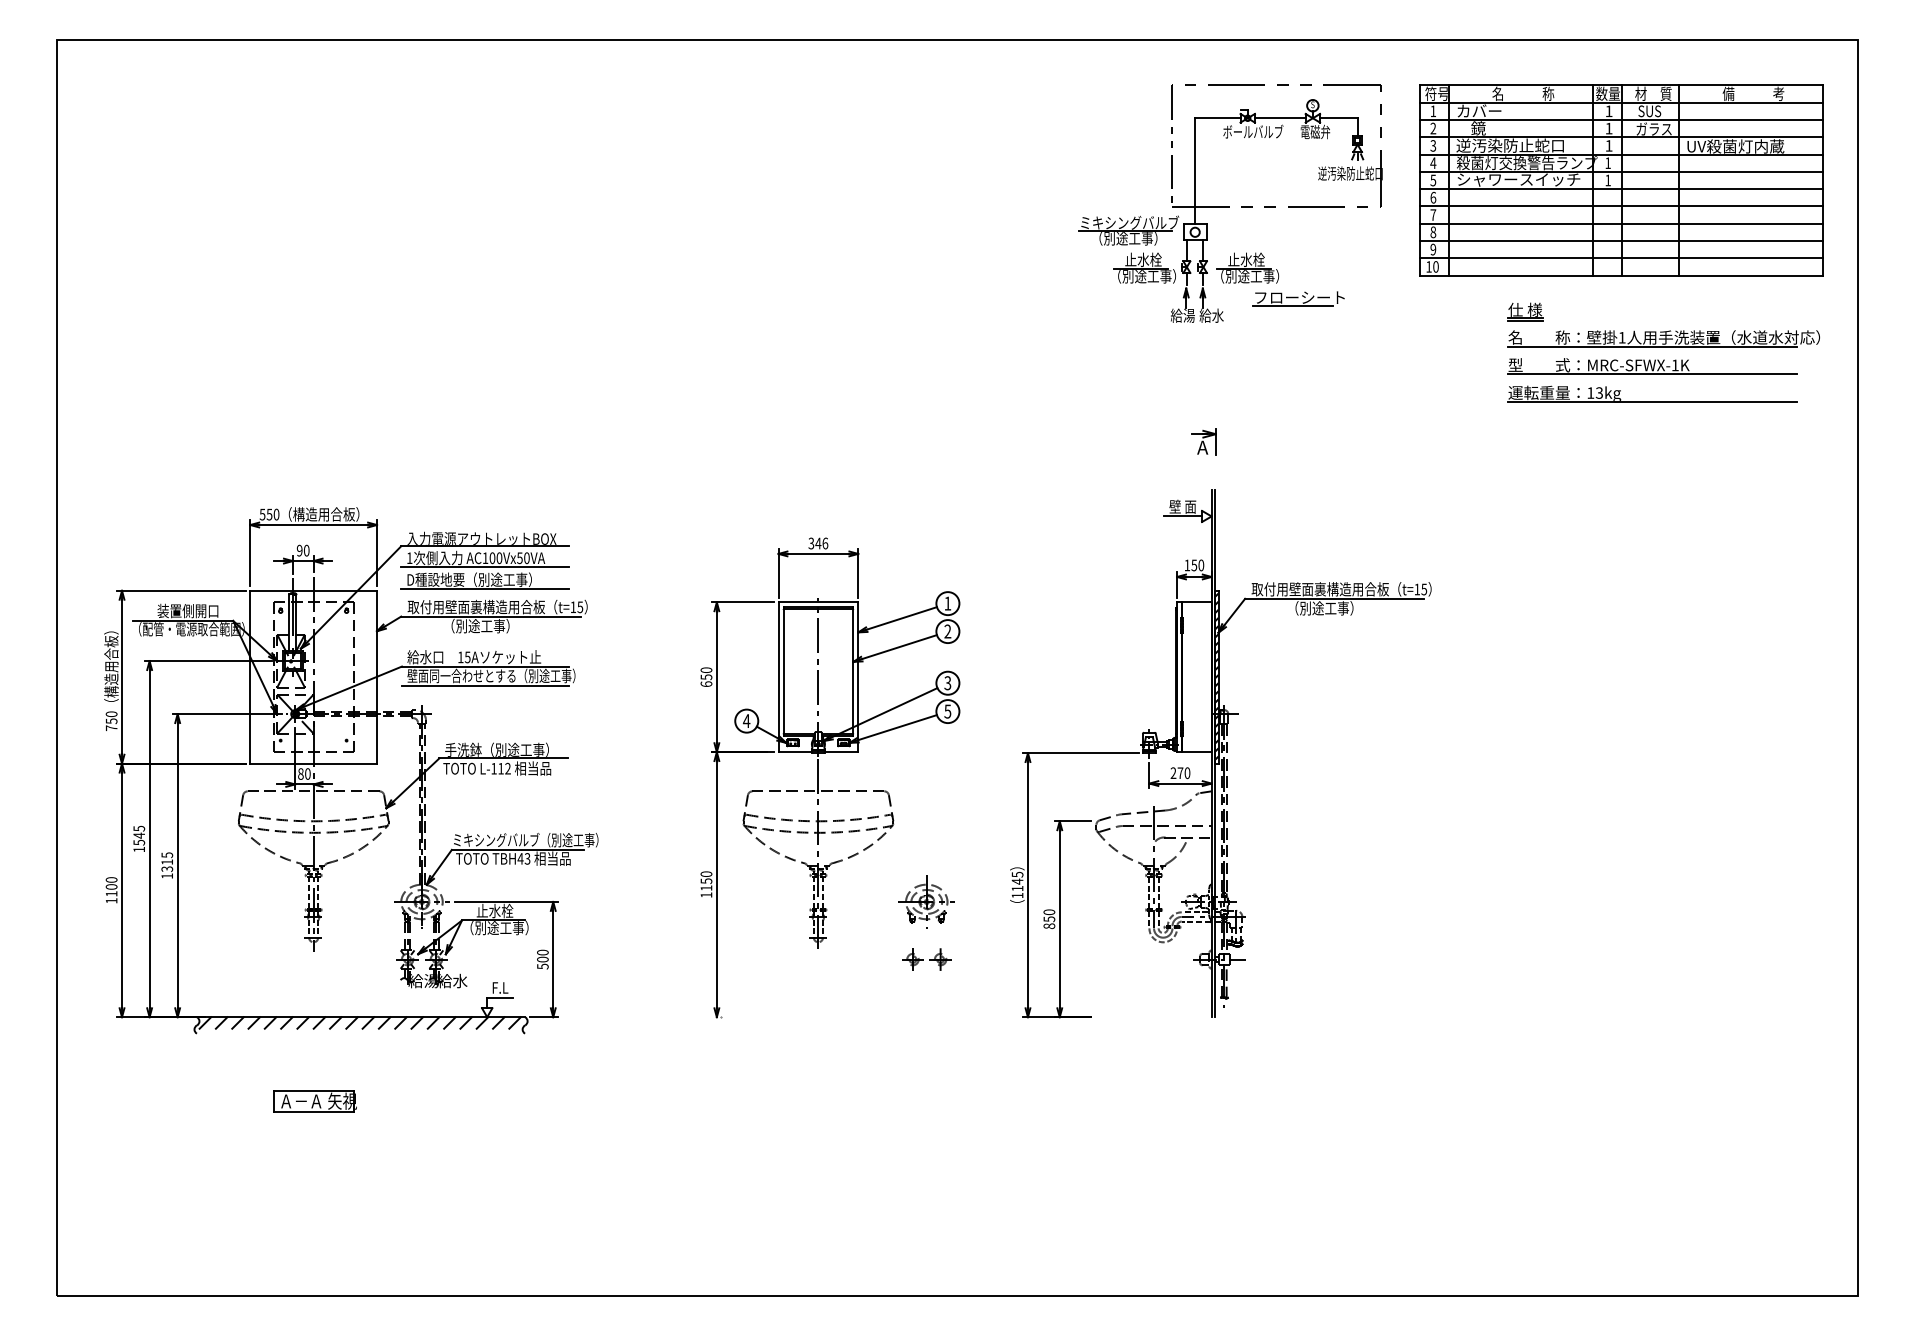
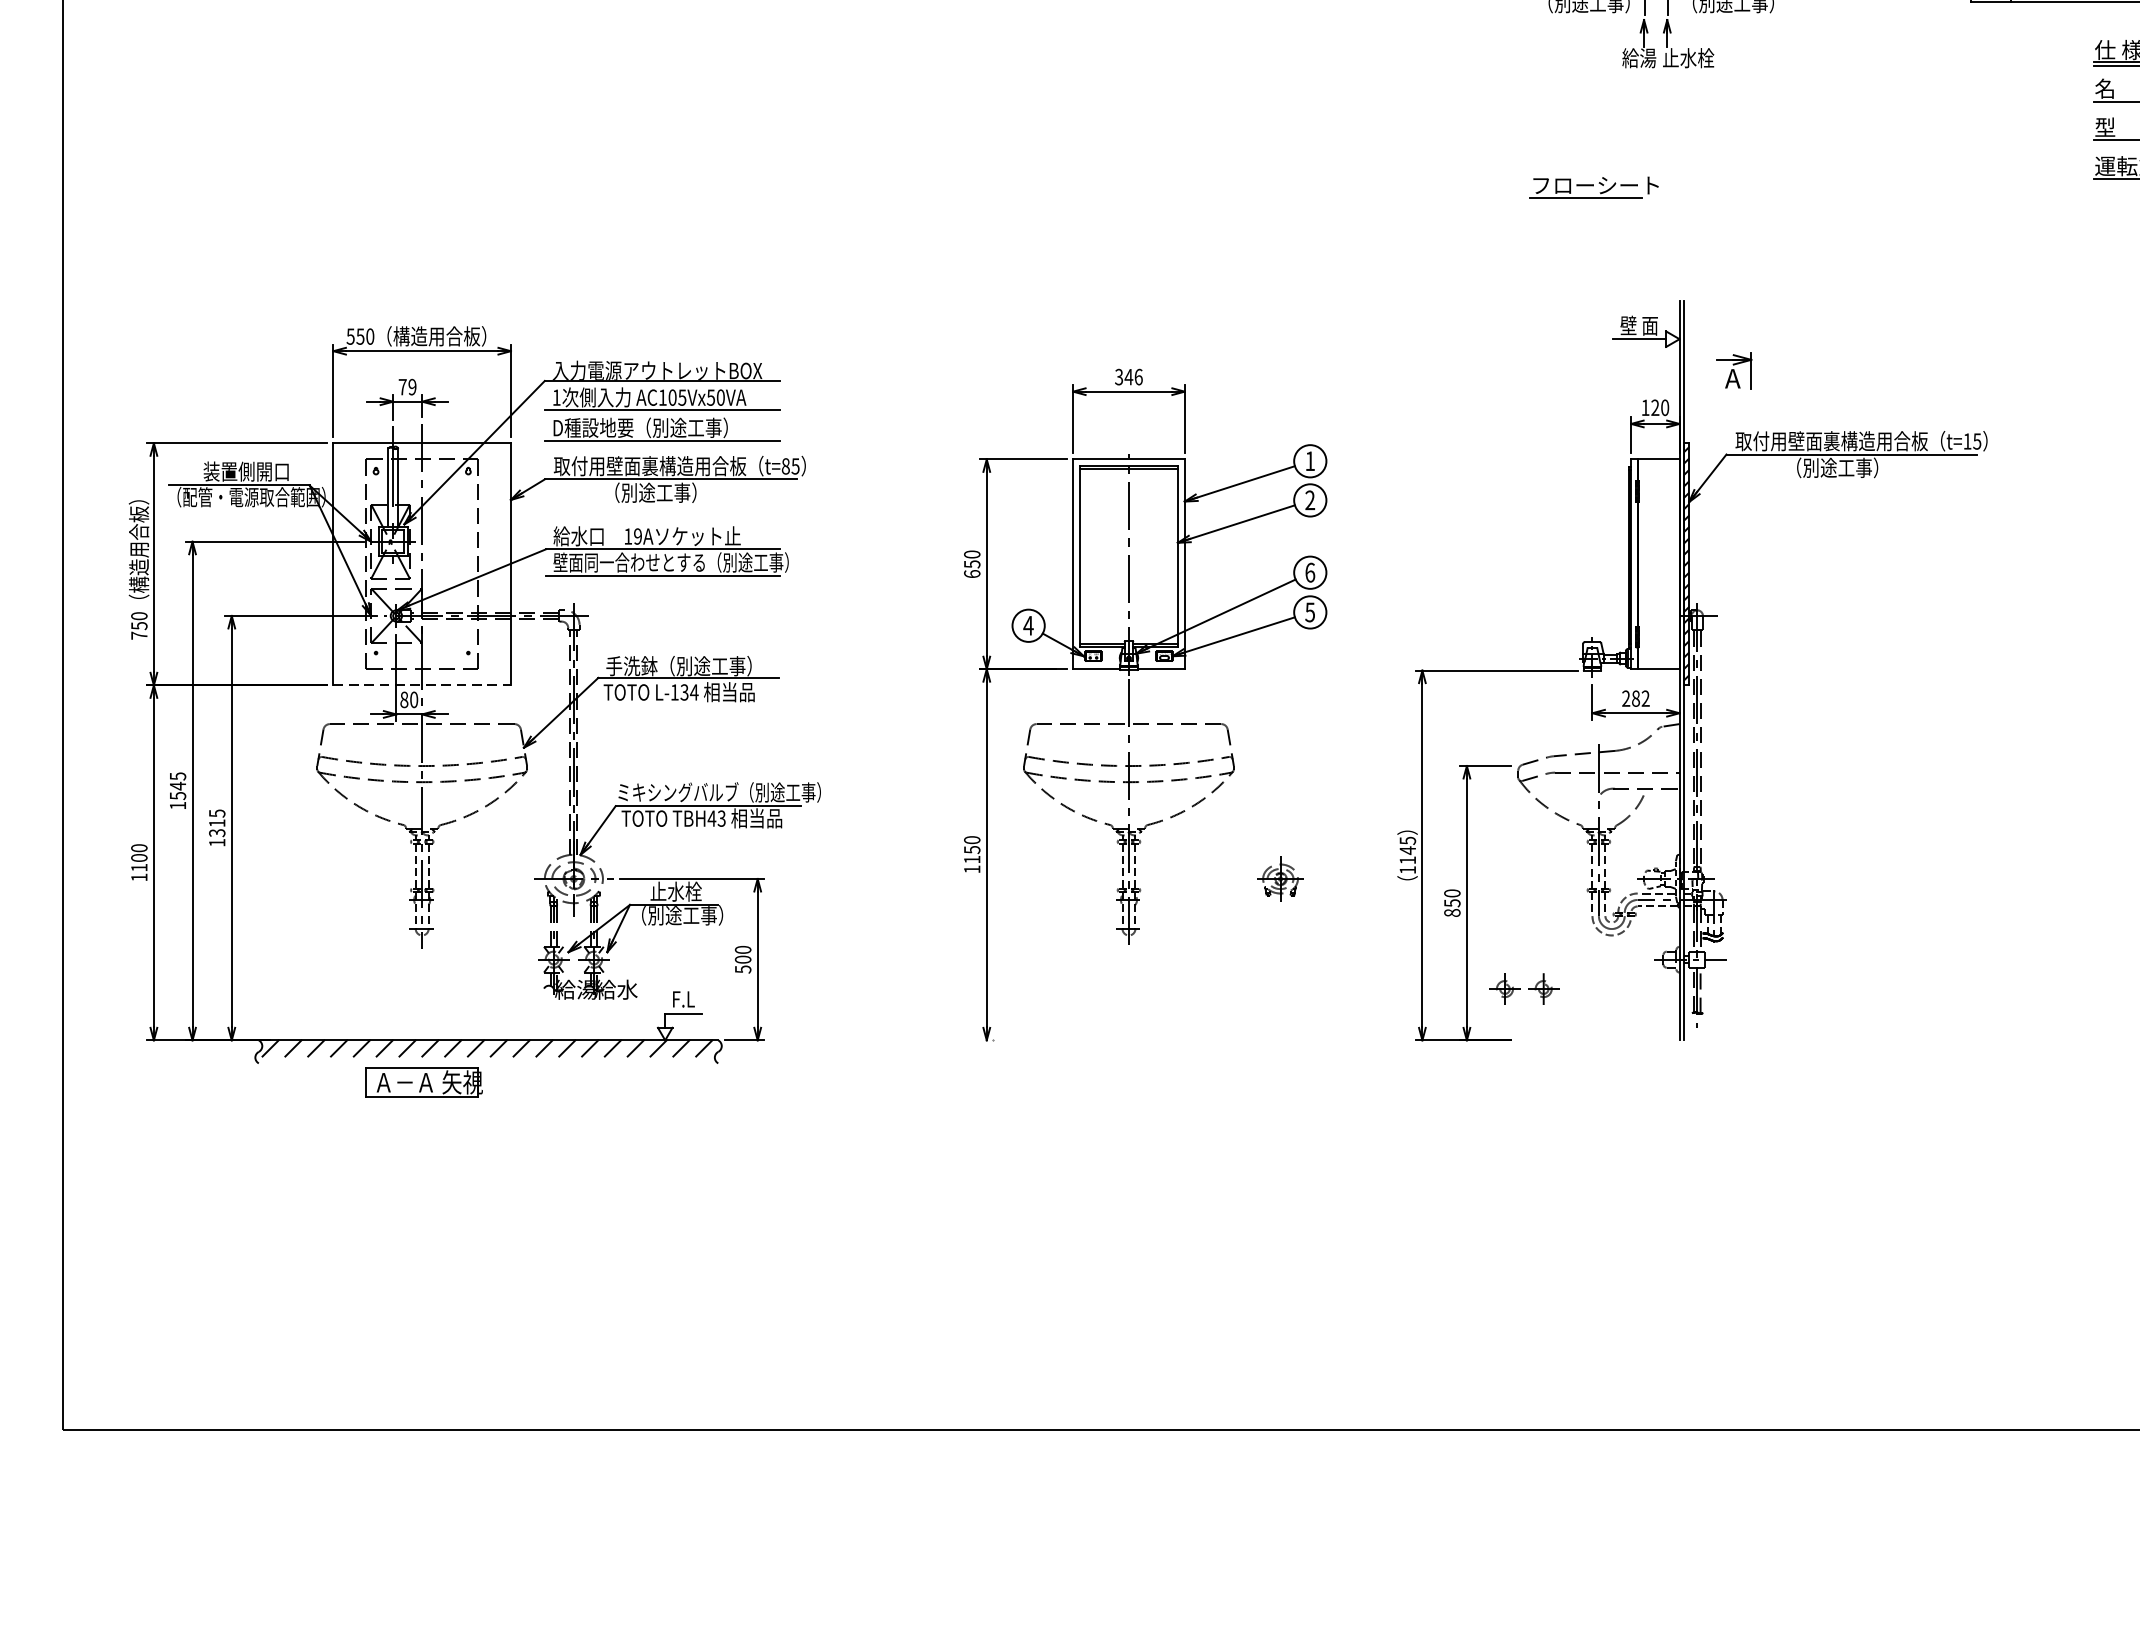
part: (1298, 298) -> (1593, 186), moved
text: (1217, 315) -> (1687, 57), 給水 -> 止水栓
part: (1203, 441) -> (1733, 370), moved
text: (302, 550) -> (406, 386), 90 -> 79
text: (499, 557) -> (682, 396), AC100Vx50VA -> AC105Vx50VA
text: (1194, 565) -> (1655, 407), 150 -> 120
text: (573, 607) -> (786, 466), t=15 -> t=85
text: (467, 657) -> (637, 536), 15A -> 19A
text: (947, 683) -> (1309, 573), 3 -> 6
line: (314, 763) -> (423, 685), solid -> dashed
text: (504, 768) -> (689, 692), L-112 -> L-134
text: (1183, 773) -> (1640, 699), 270 -> 282
part: (926, 901) -> (1280, 878), size x0.6
part: (926, 959) -> (1523, 988), moved
part: (314, 1101) -> (423, 1082), moved

